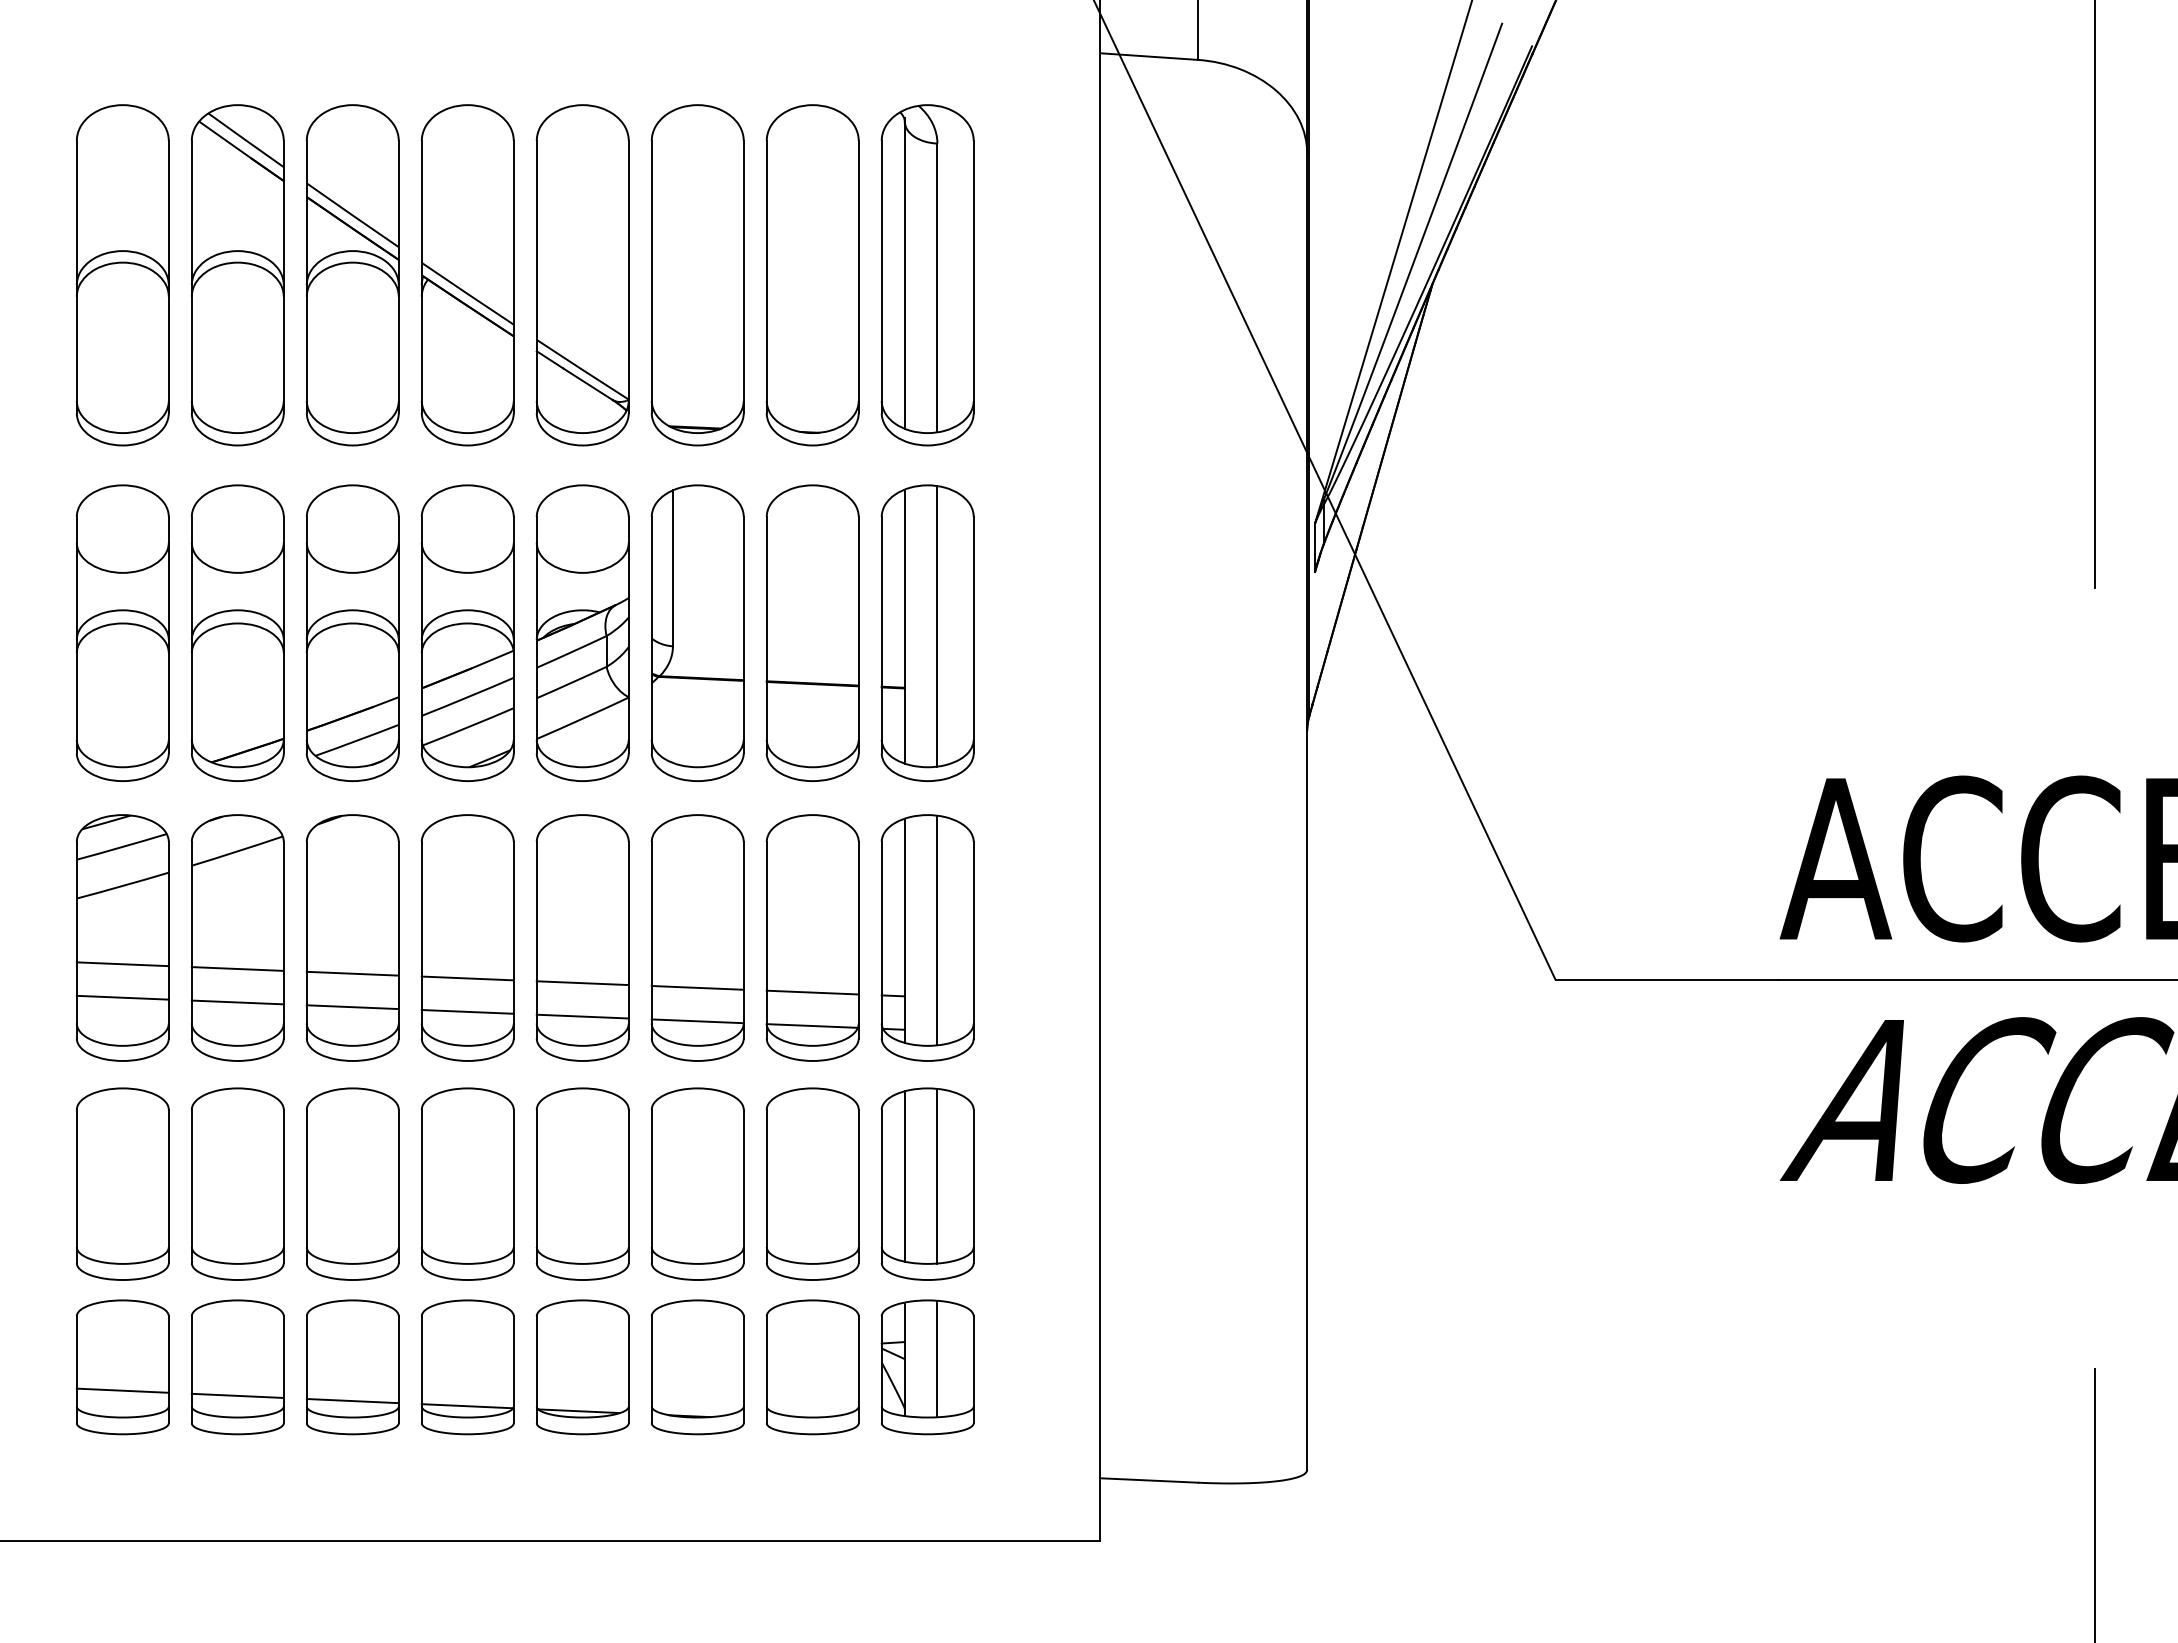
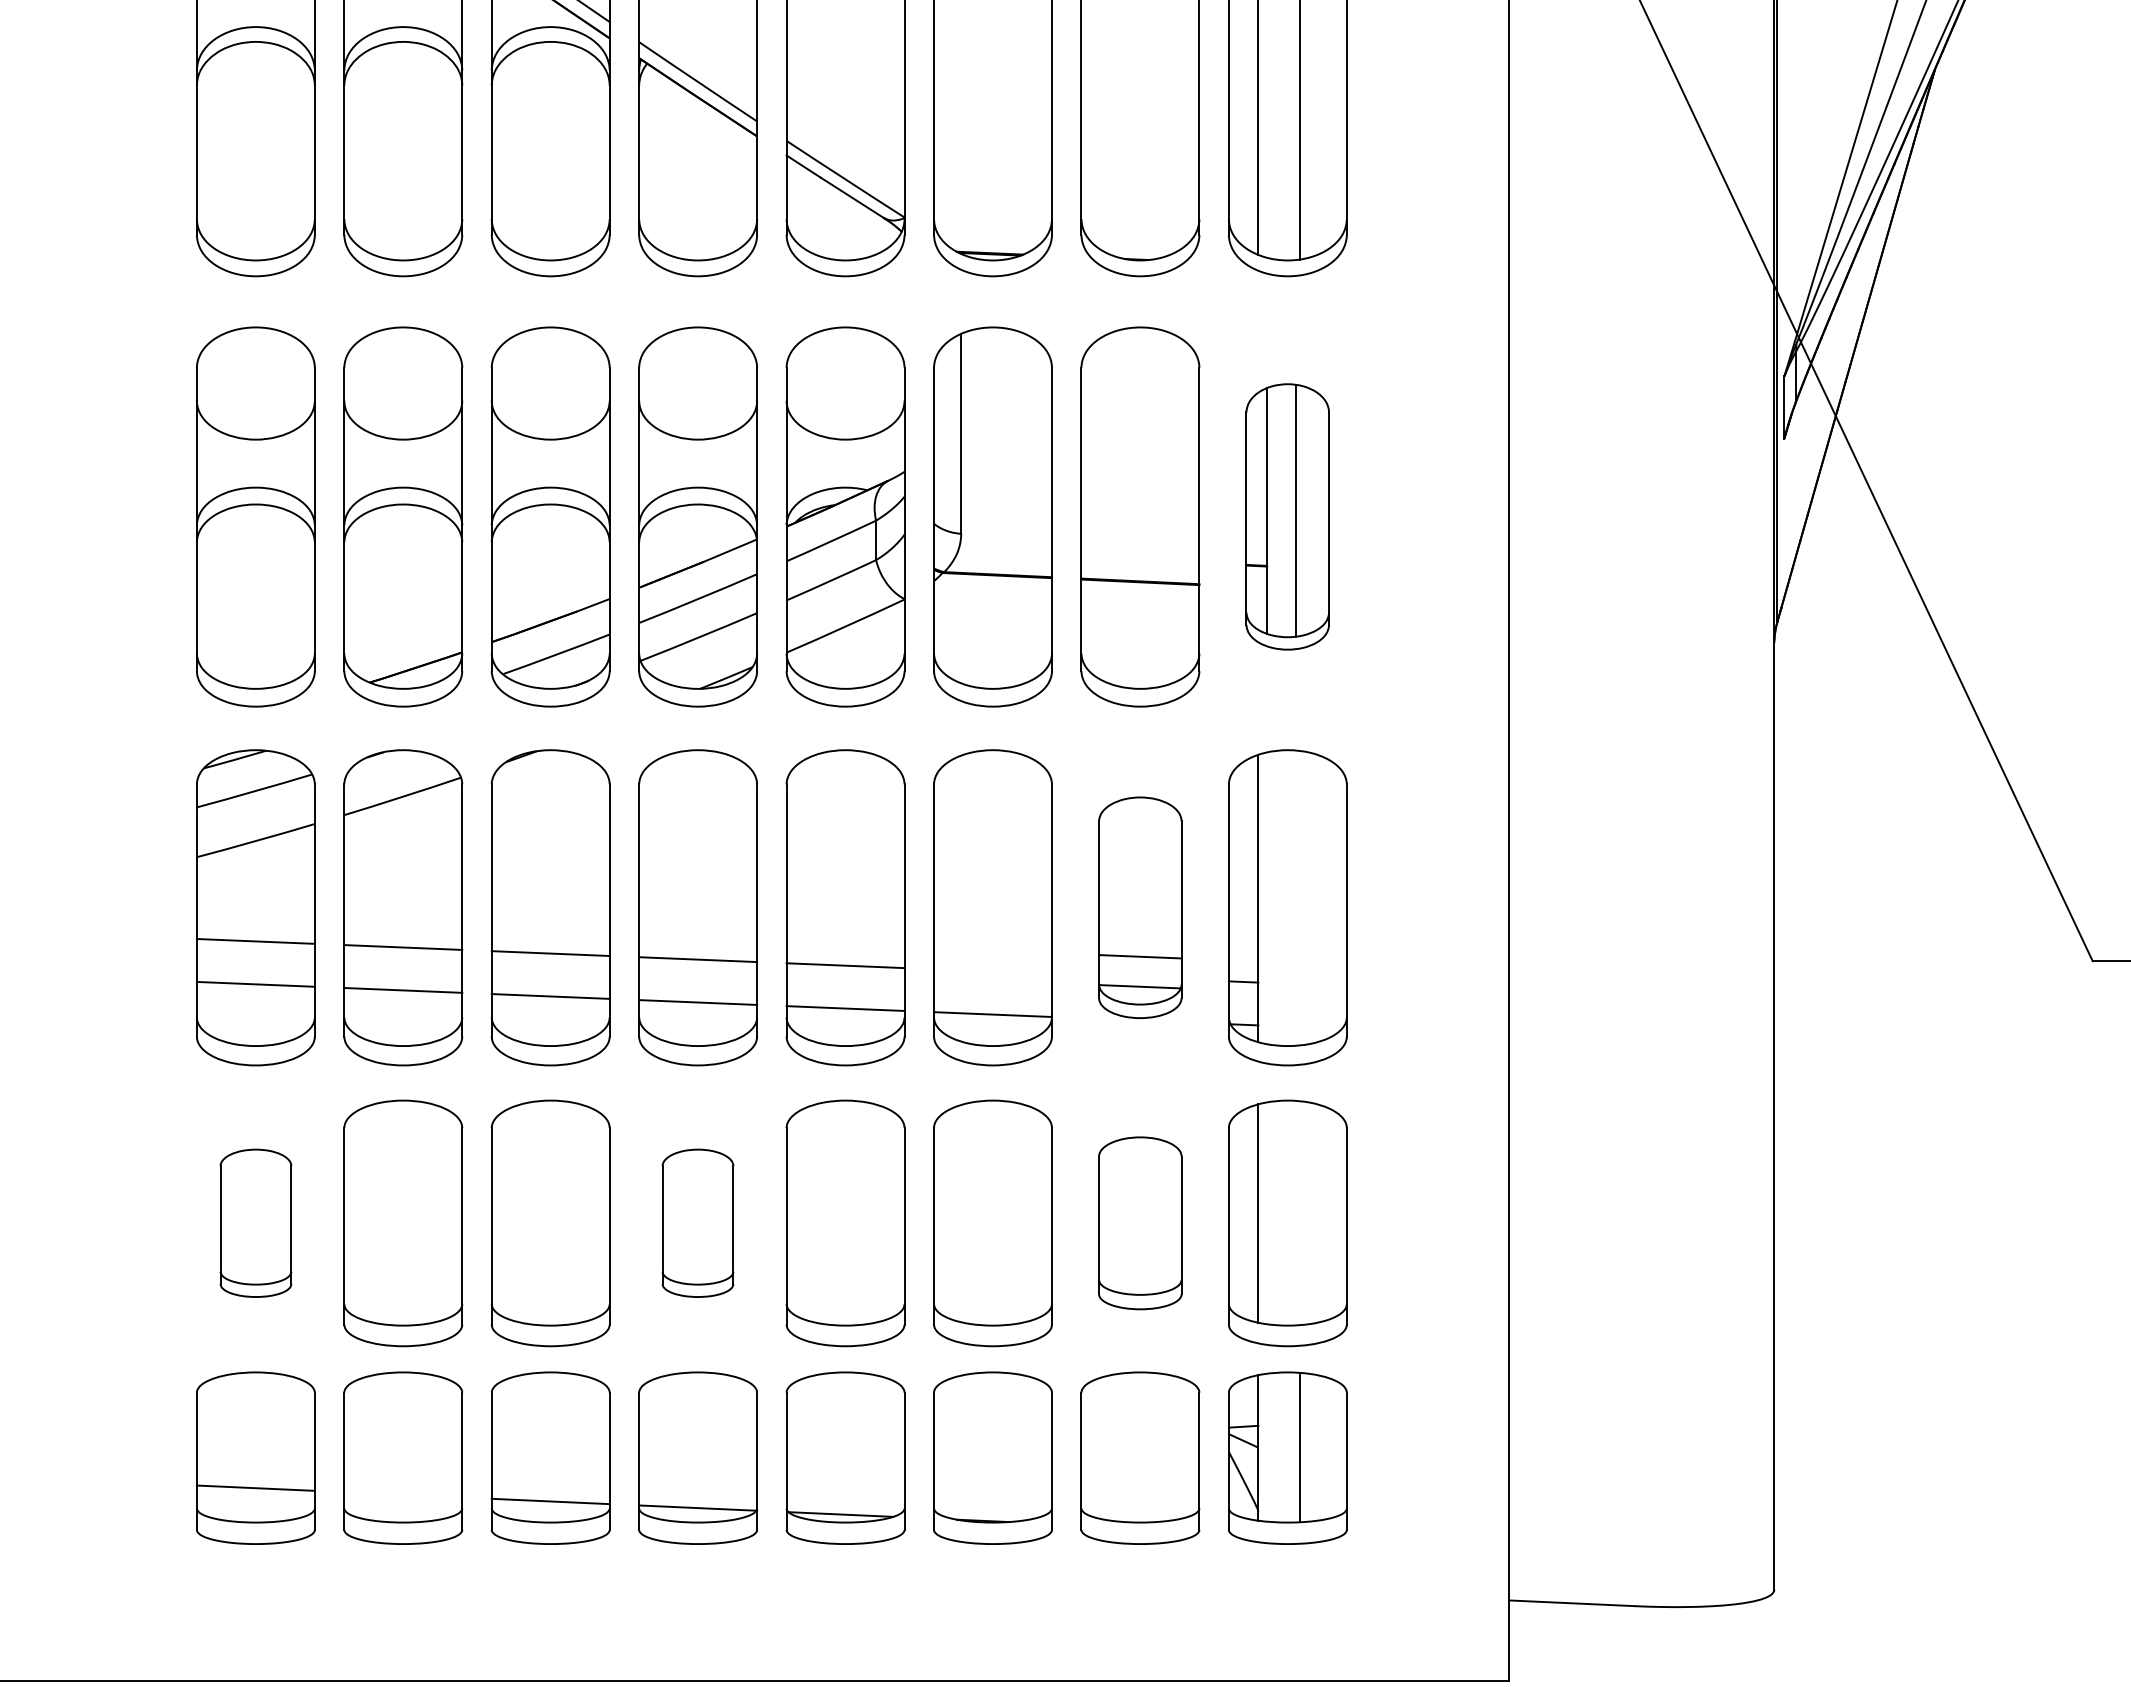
part: (927, 632) -> (1287, 516), size x0.7
line: (937, 930) -> (1300, 898), removed
part: (812, 937) -> (1140, 907), size x0.7
line: (697, 987) -> (992, 971), removed
line: (937, 1175) -> (1300, 1212), removed
part: (122, 1183) -> (255, 1222), size x0.6
part: (467, 1183) -> (697, 1222), size x0.6
part: (812, 1183) -> (1140, 1222), size x0.7
line: (237, 1395) -> (402, 1494), removed

